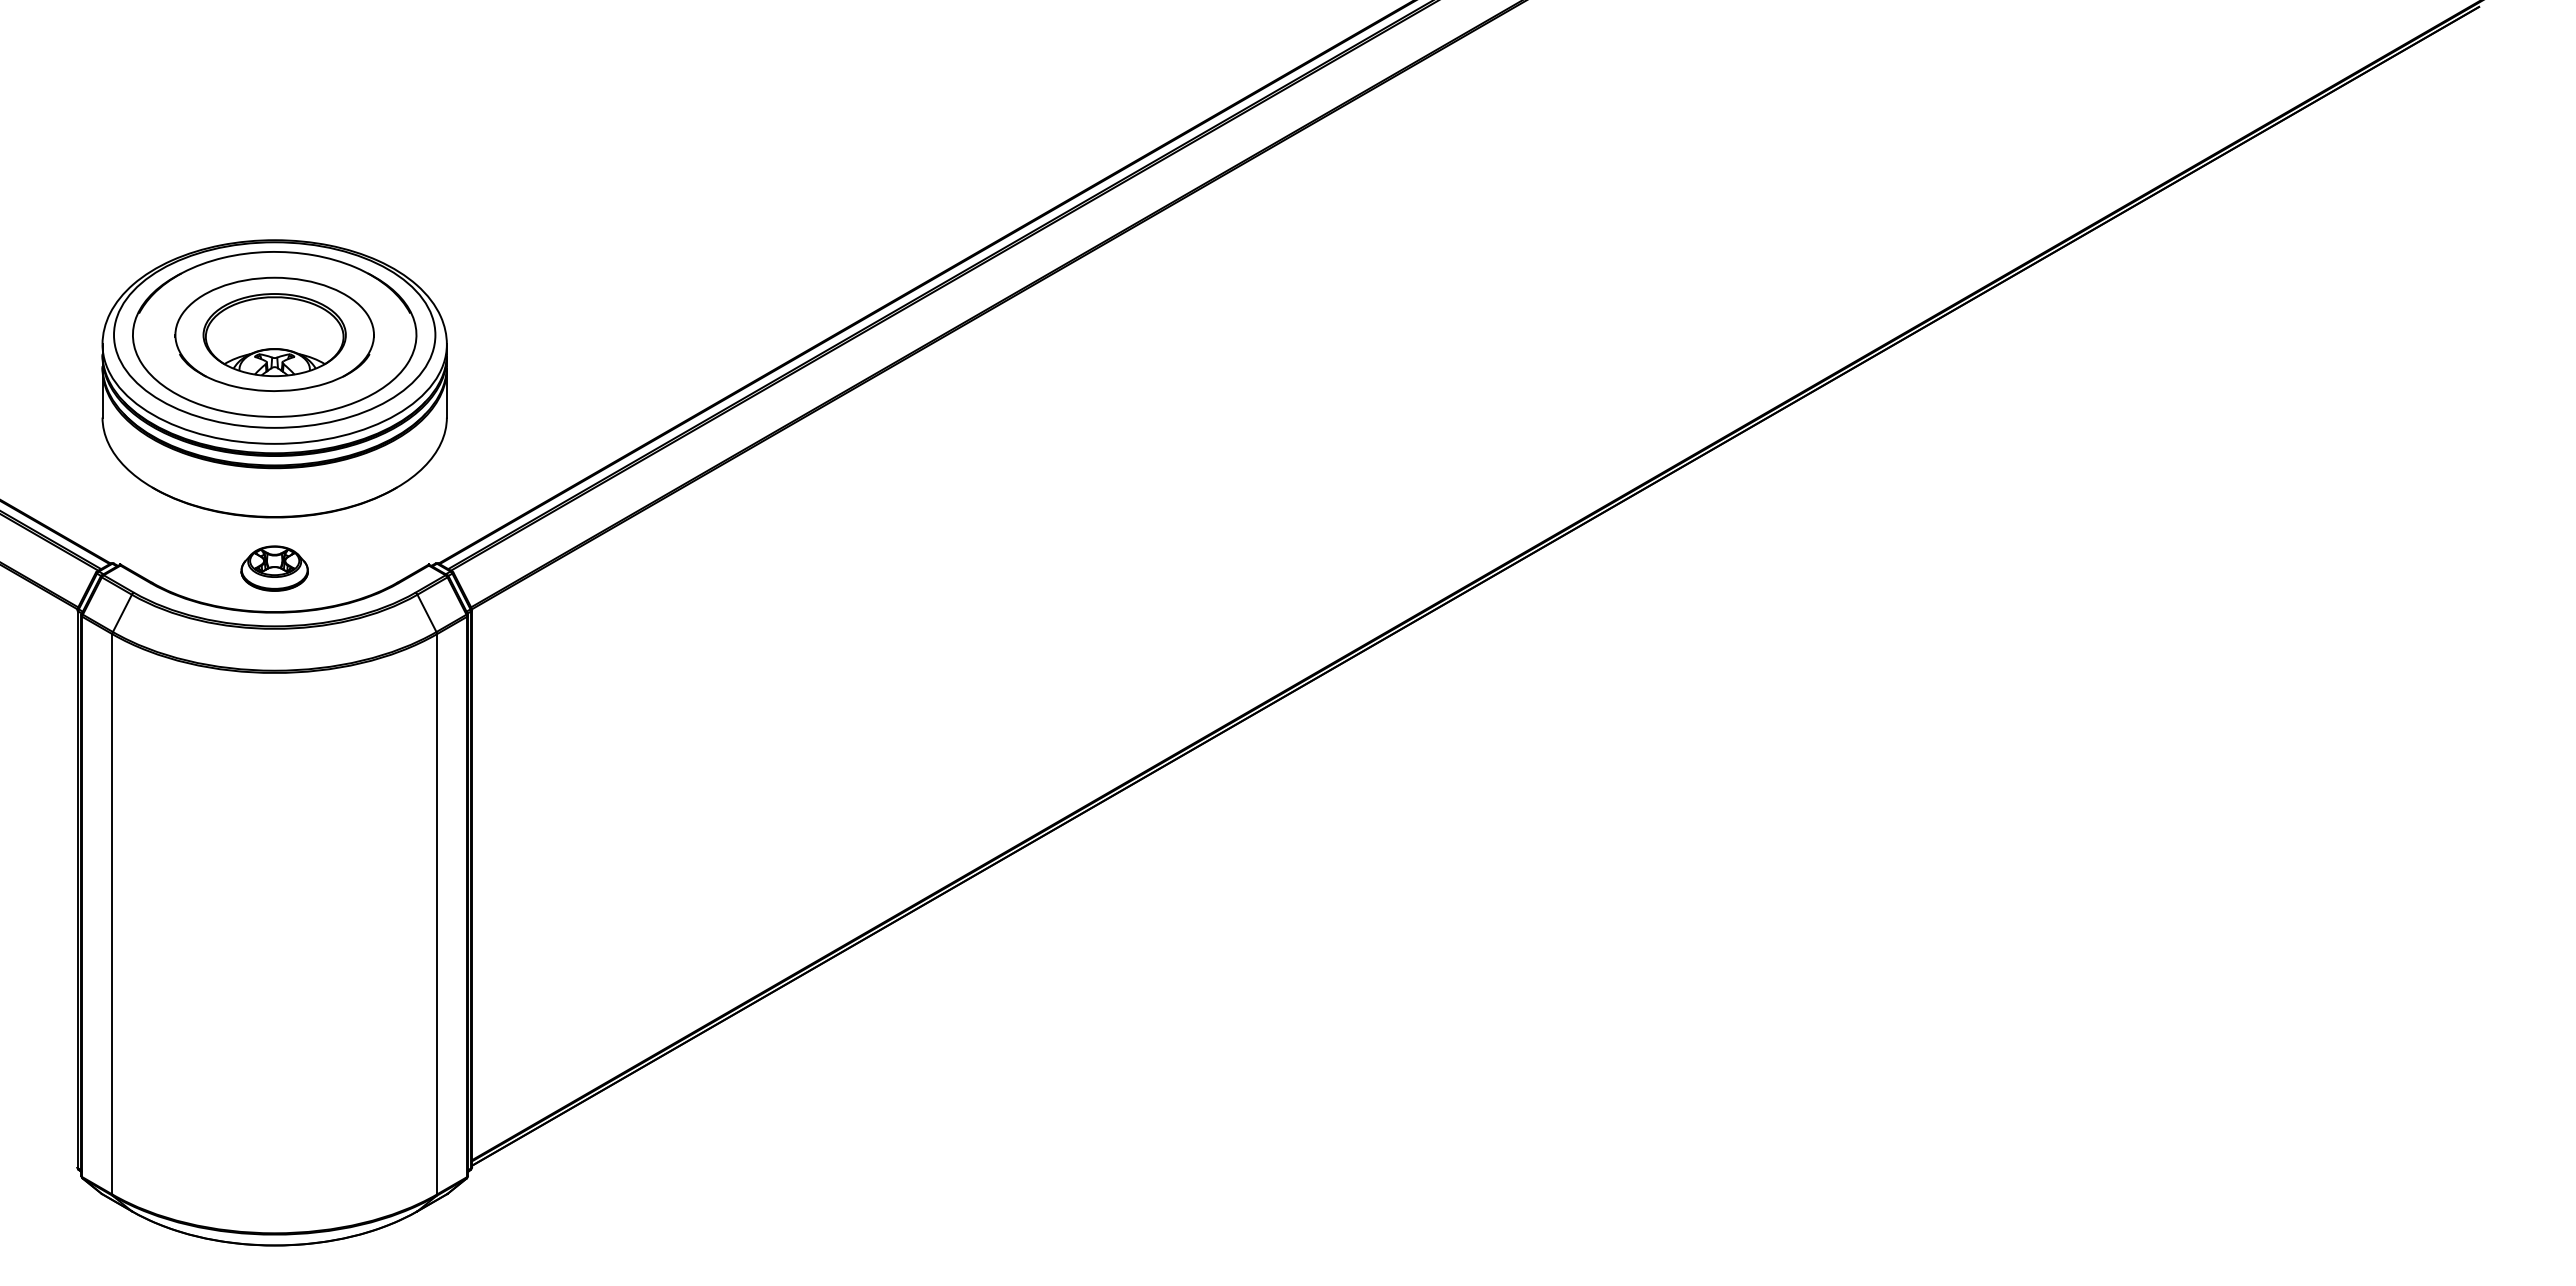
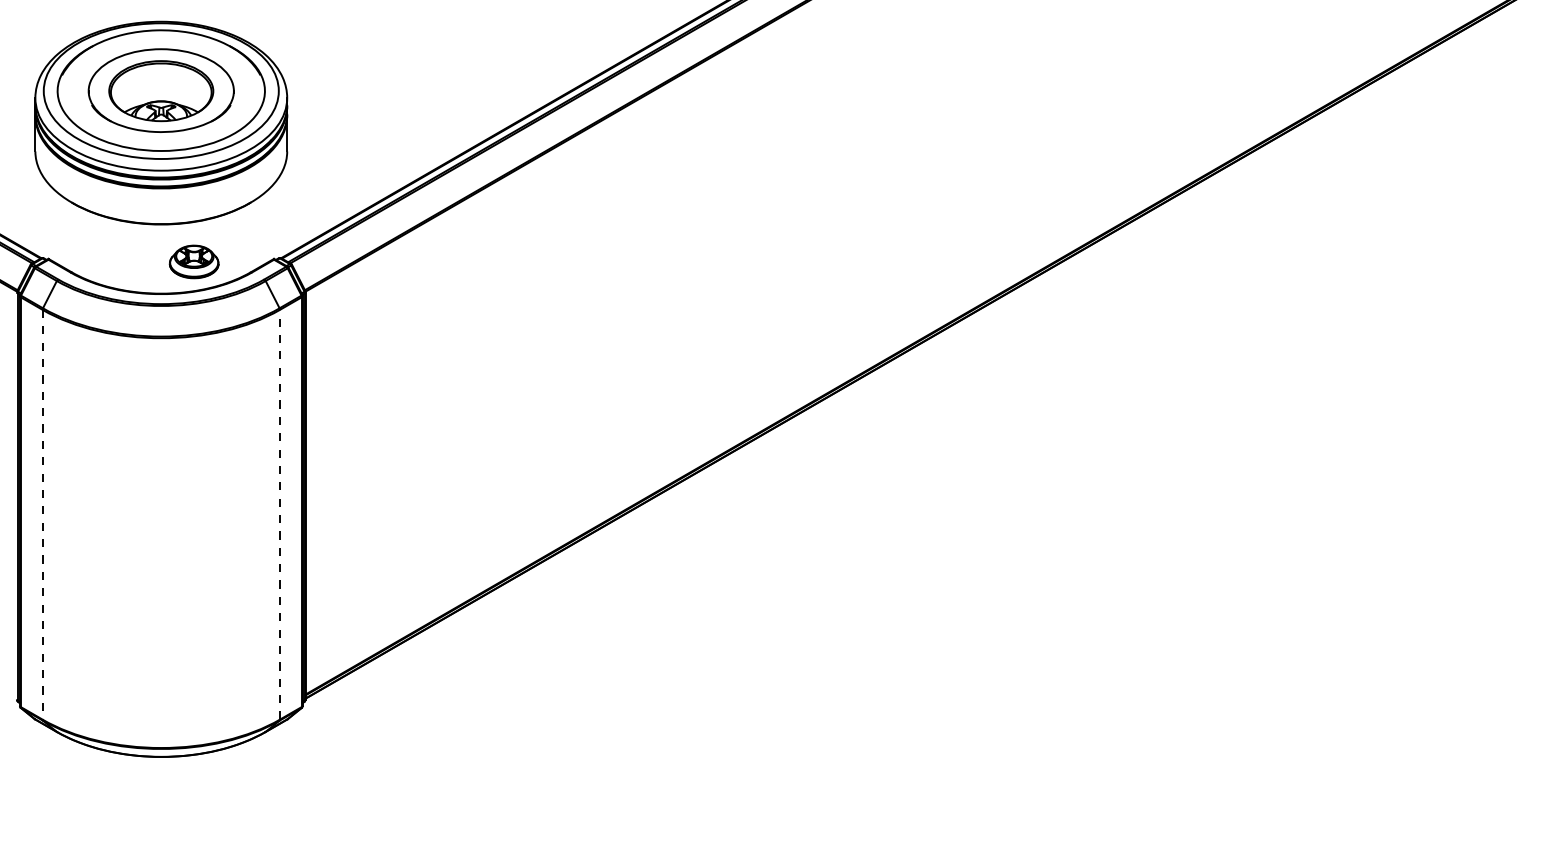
part: (274, 568) -> (194, 261), moved
line: (437, 913) -> (280, 514), solid -> dashed
line: (112, 914) -> (42, 514), solid -> dashed

